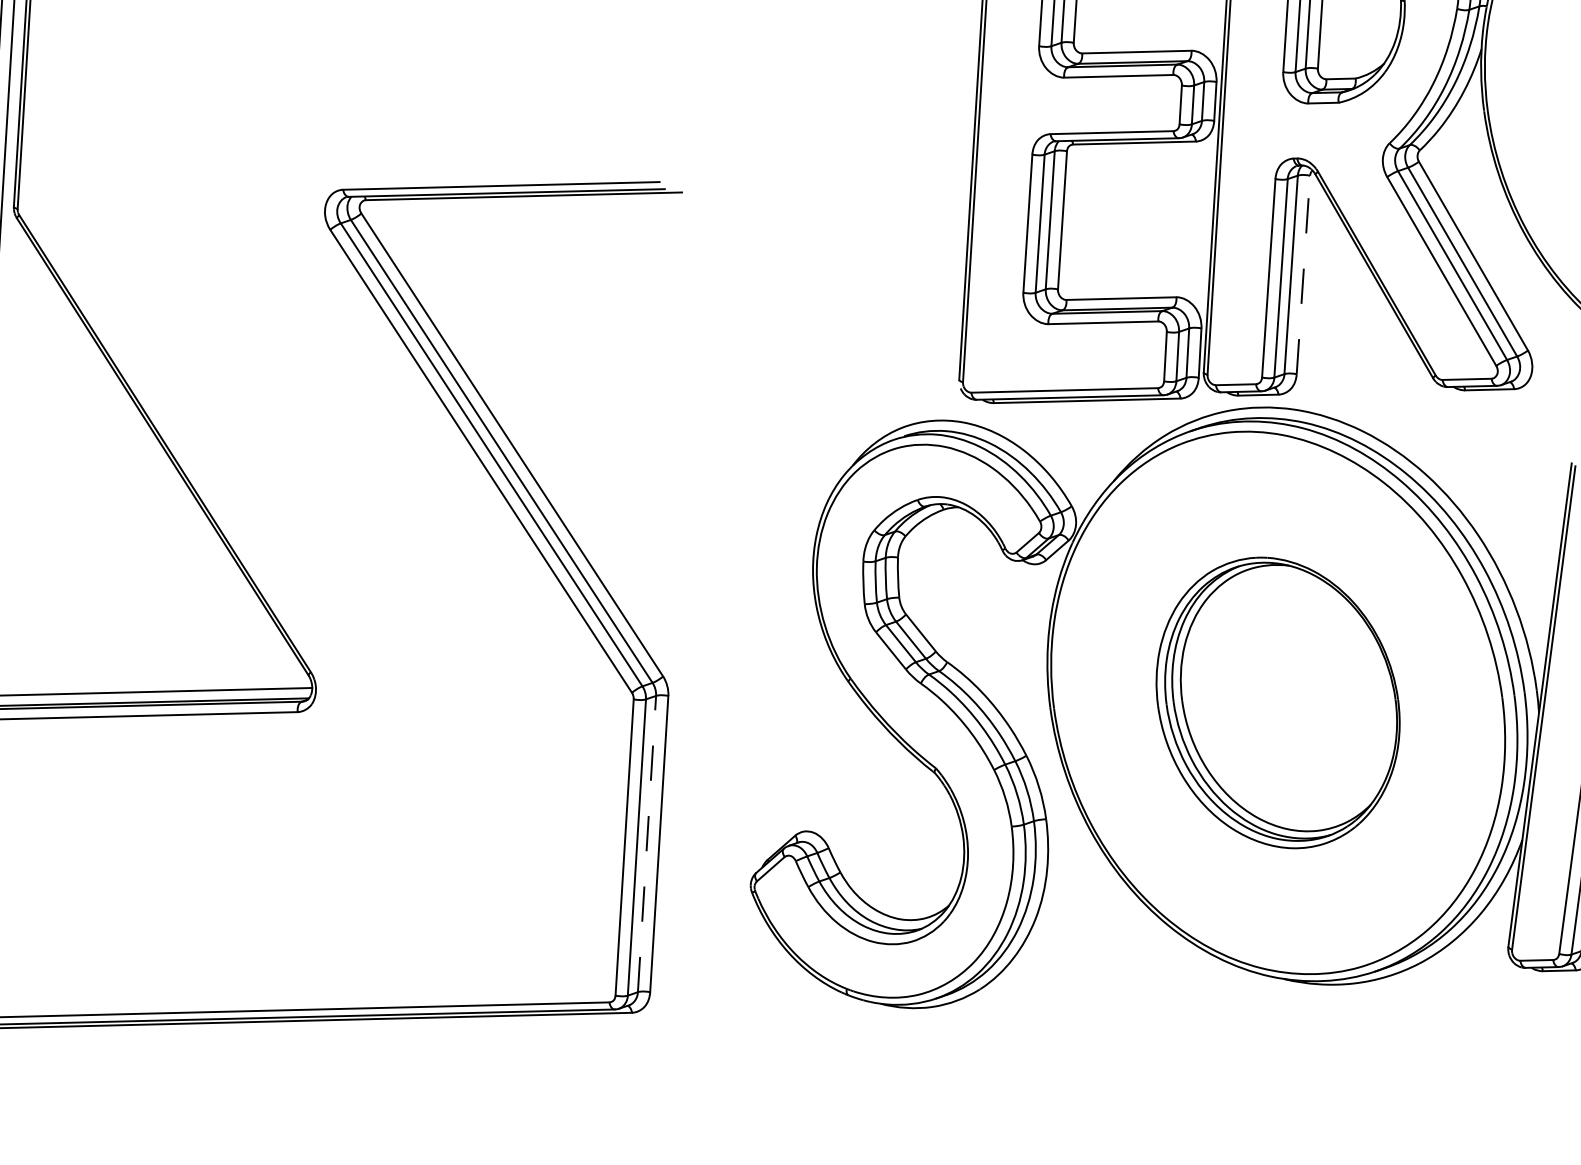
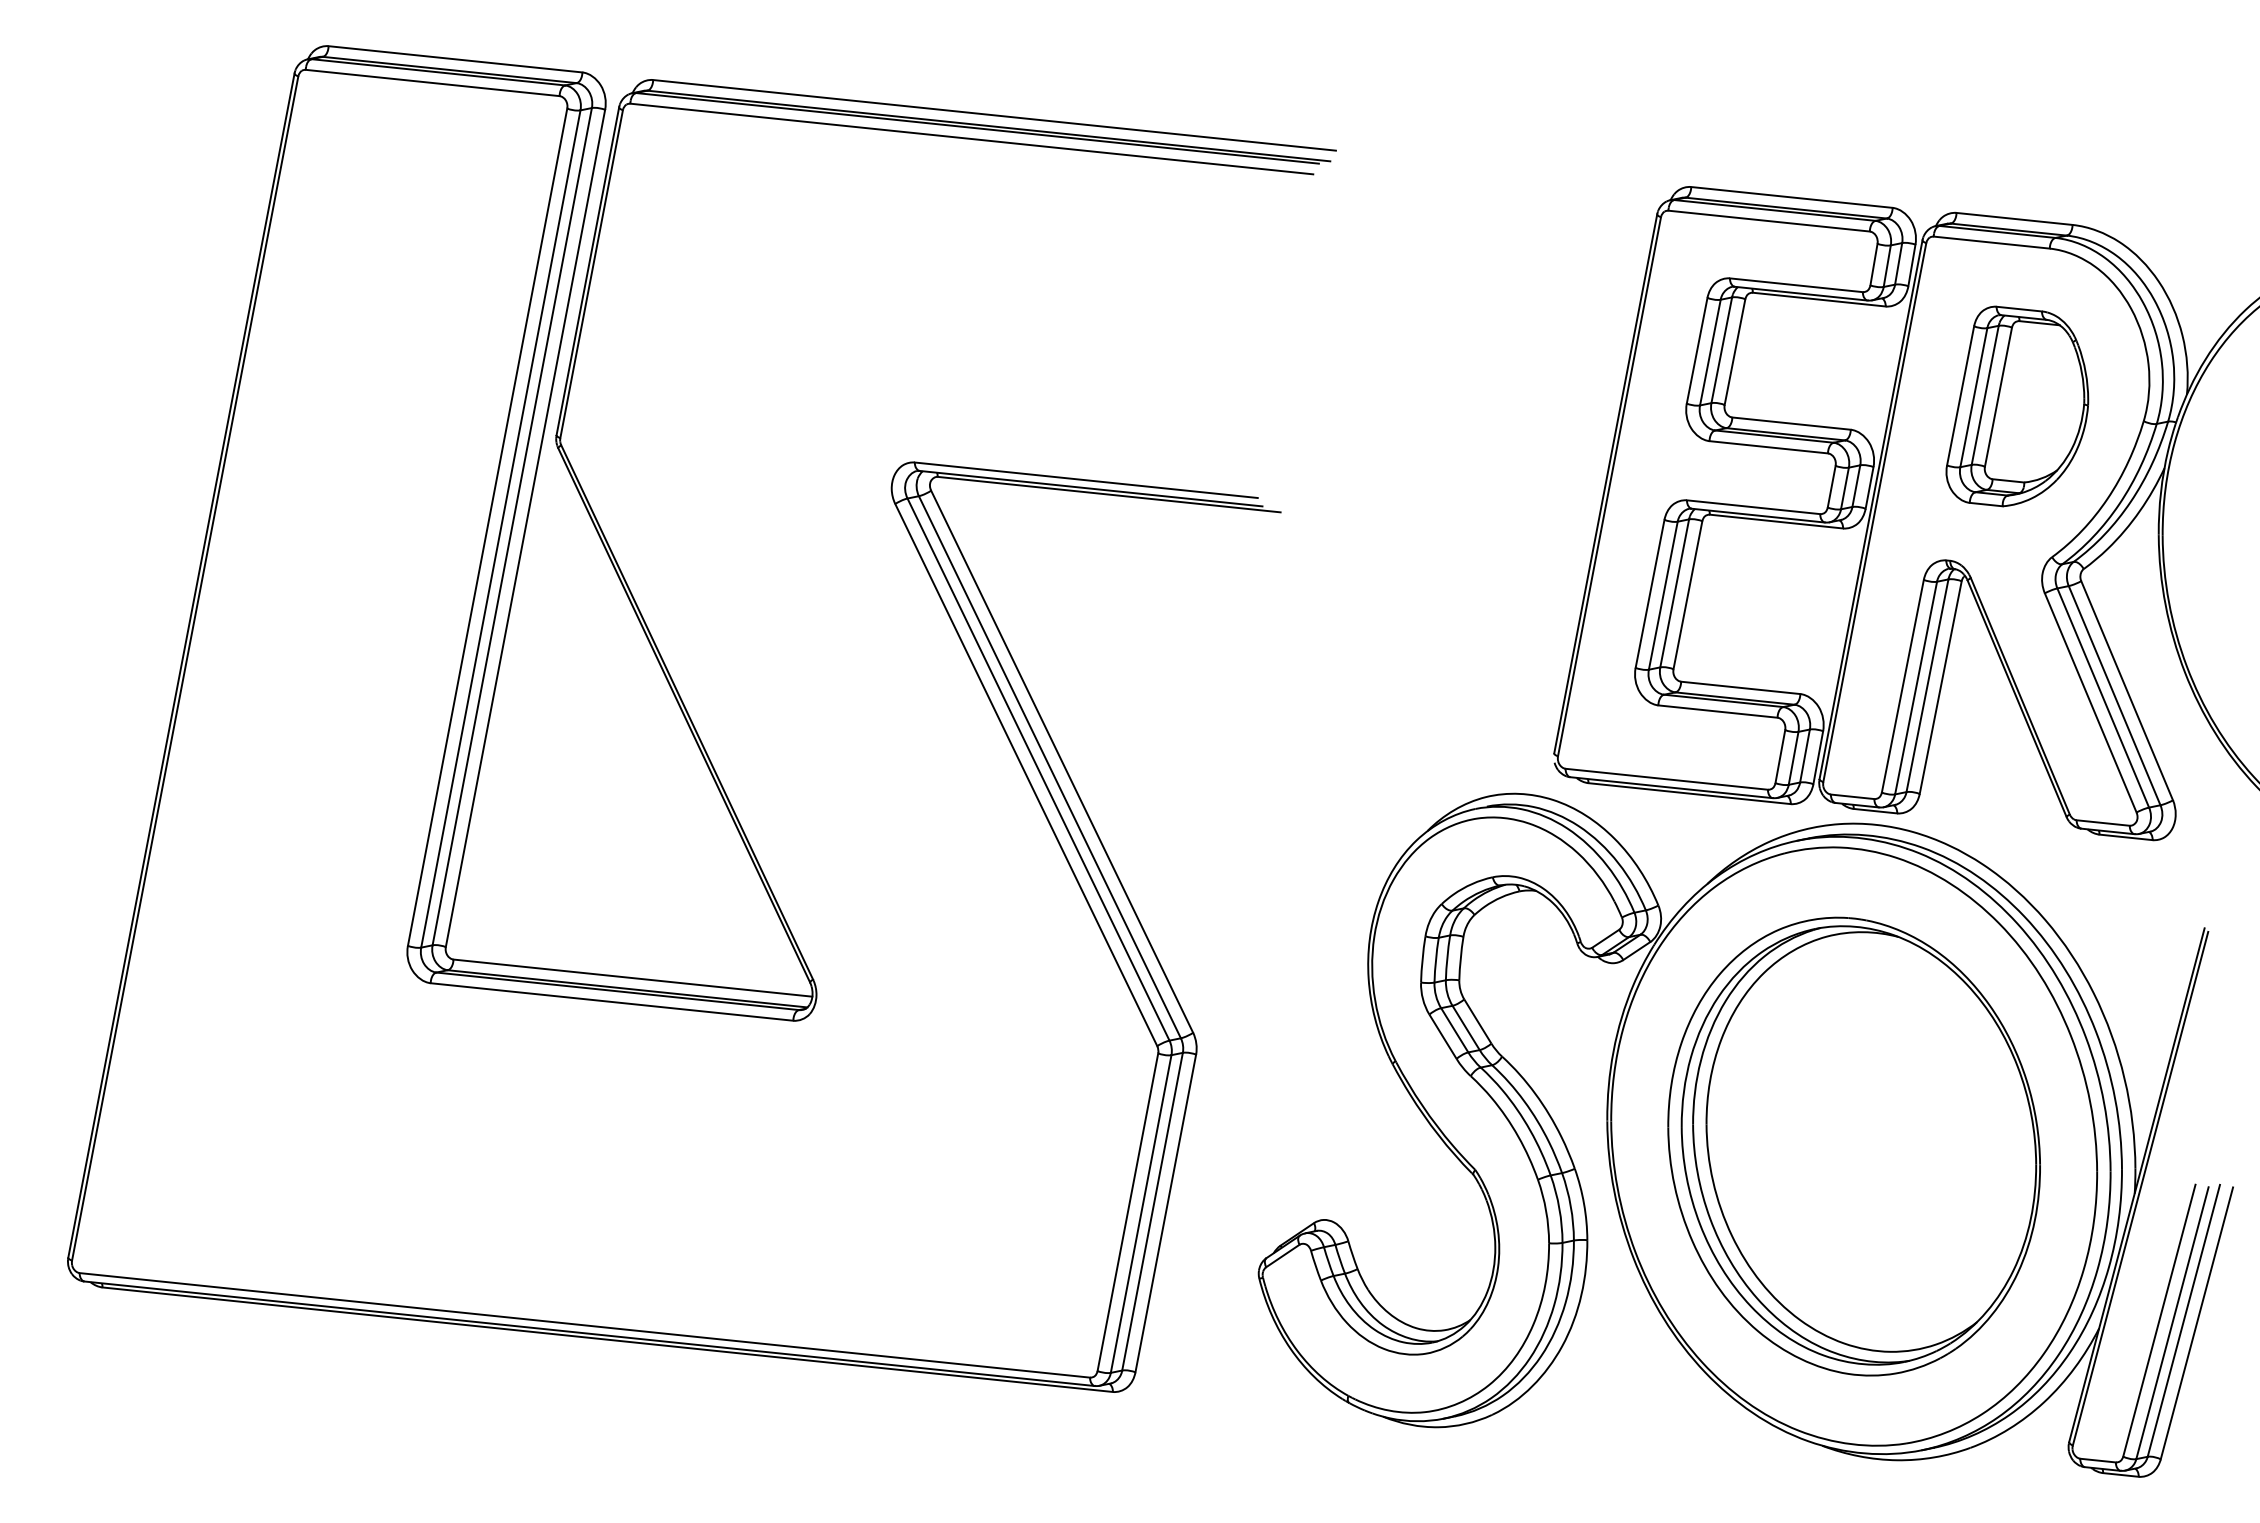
line: (1303, 274) -> (1940, 687), dashed -> solid
part: (1277, 702) -> (1853, 1146), size x1.43
line: (646, 843) -> (1152, 1211), dashed -> solid

